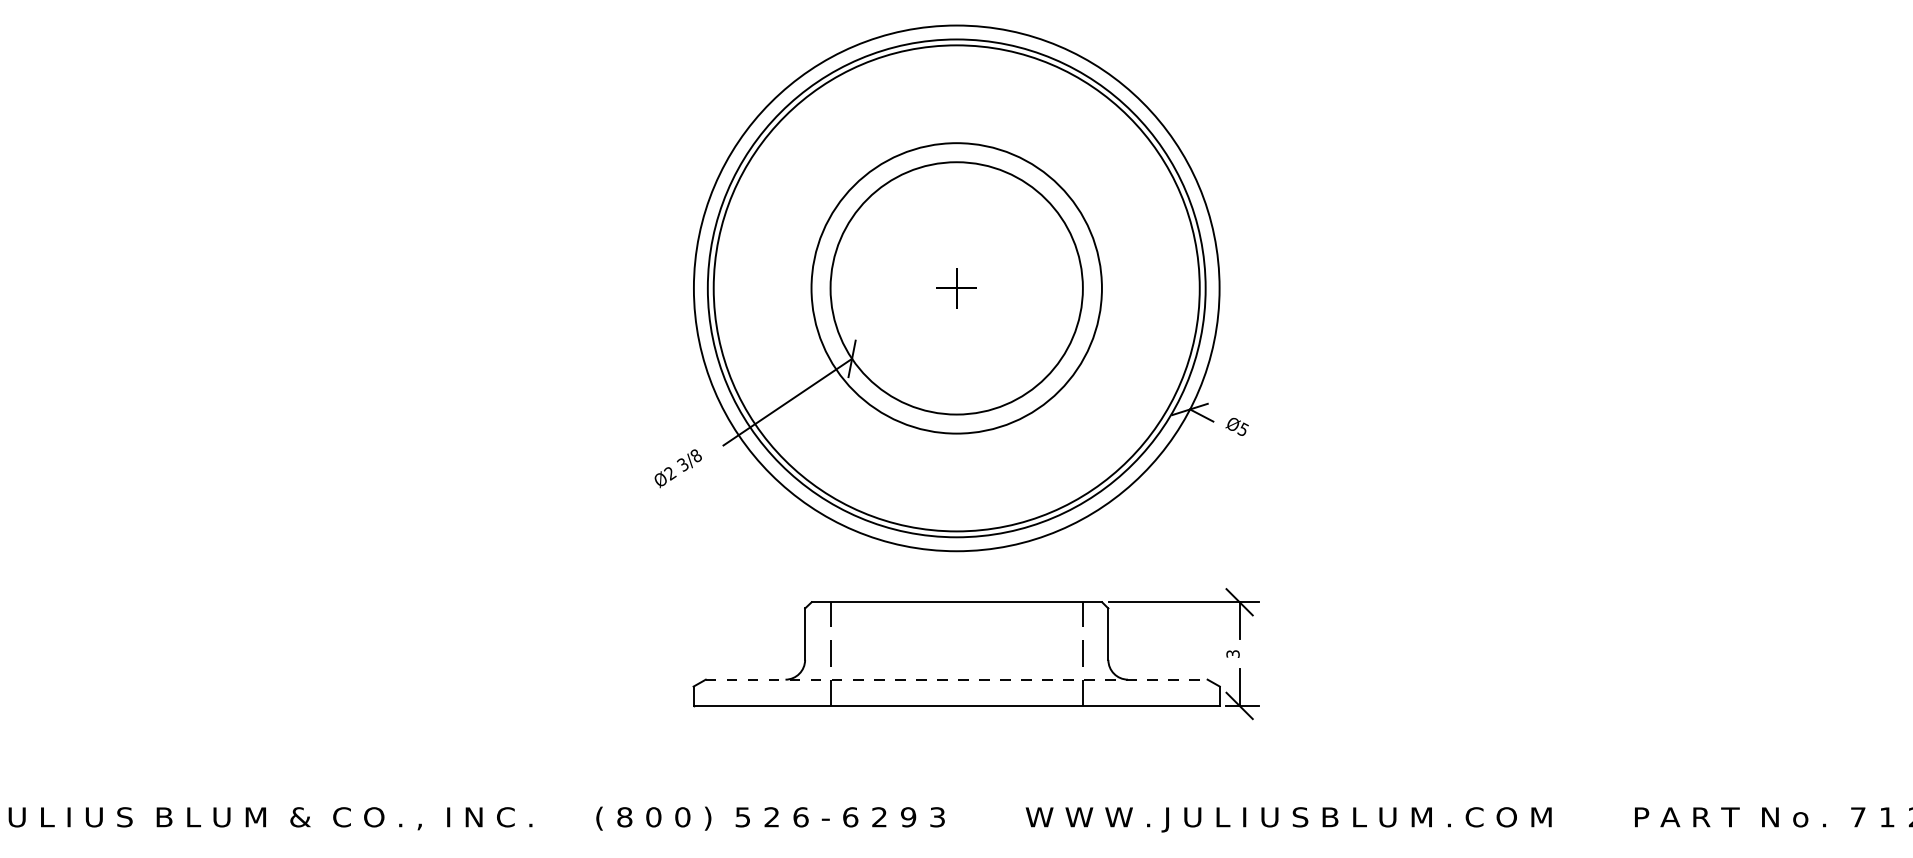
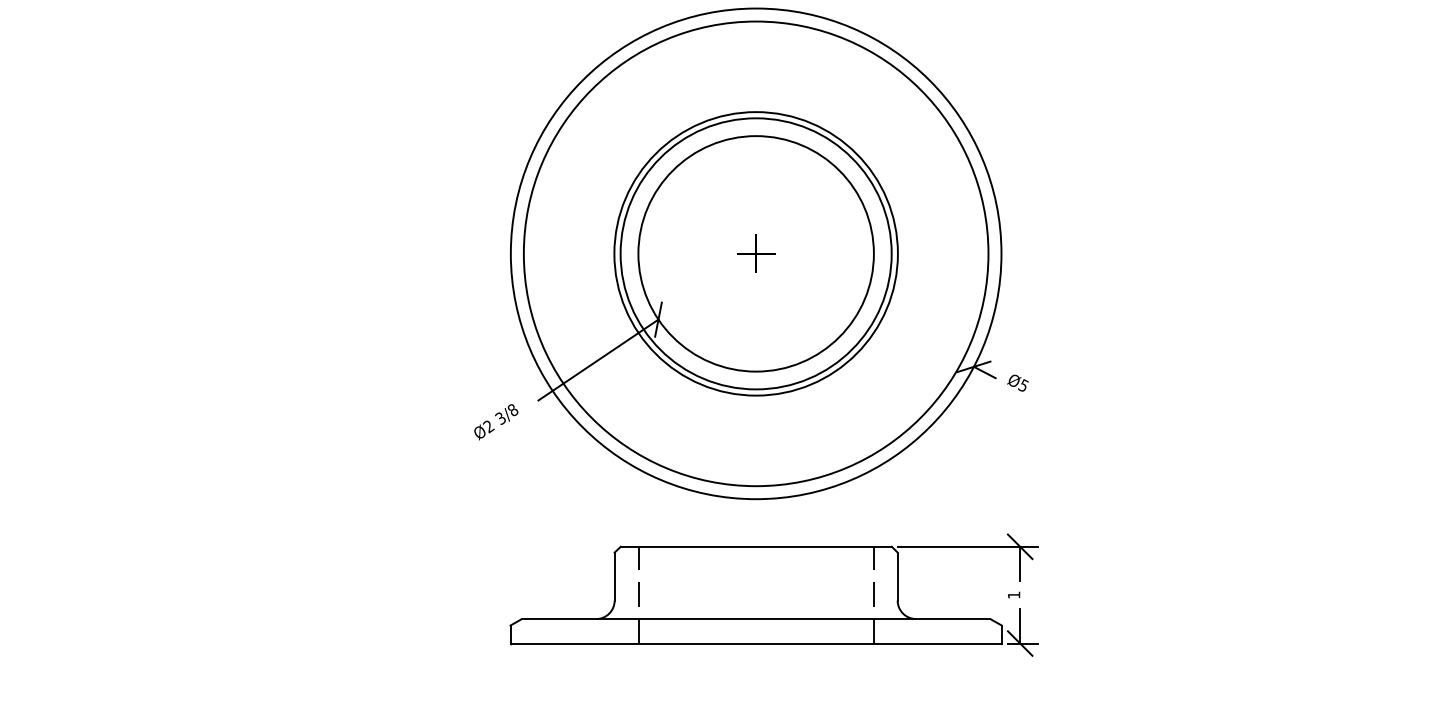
circle: (956, 288) -> (755, 253), size x0.62
text: (1232, 653) -> (1013, 594), 3 -> 1
line: (956, 679) -> (755, 618), dashed -> solid

